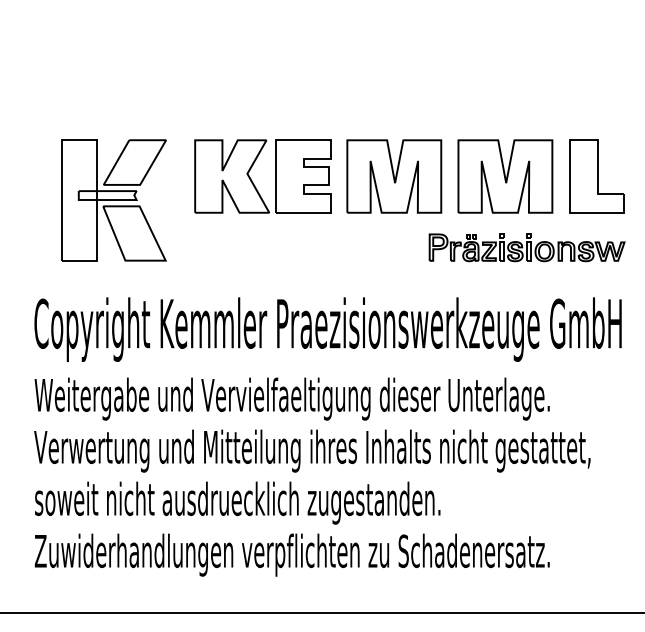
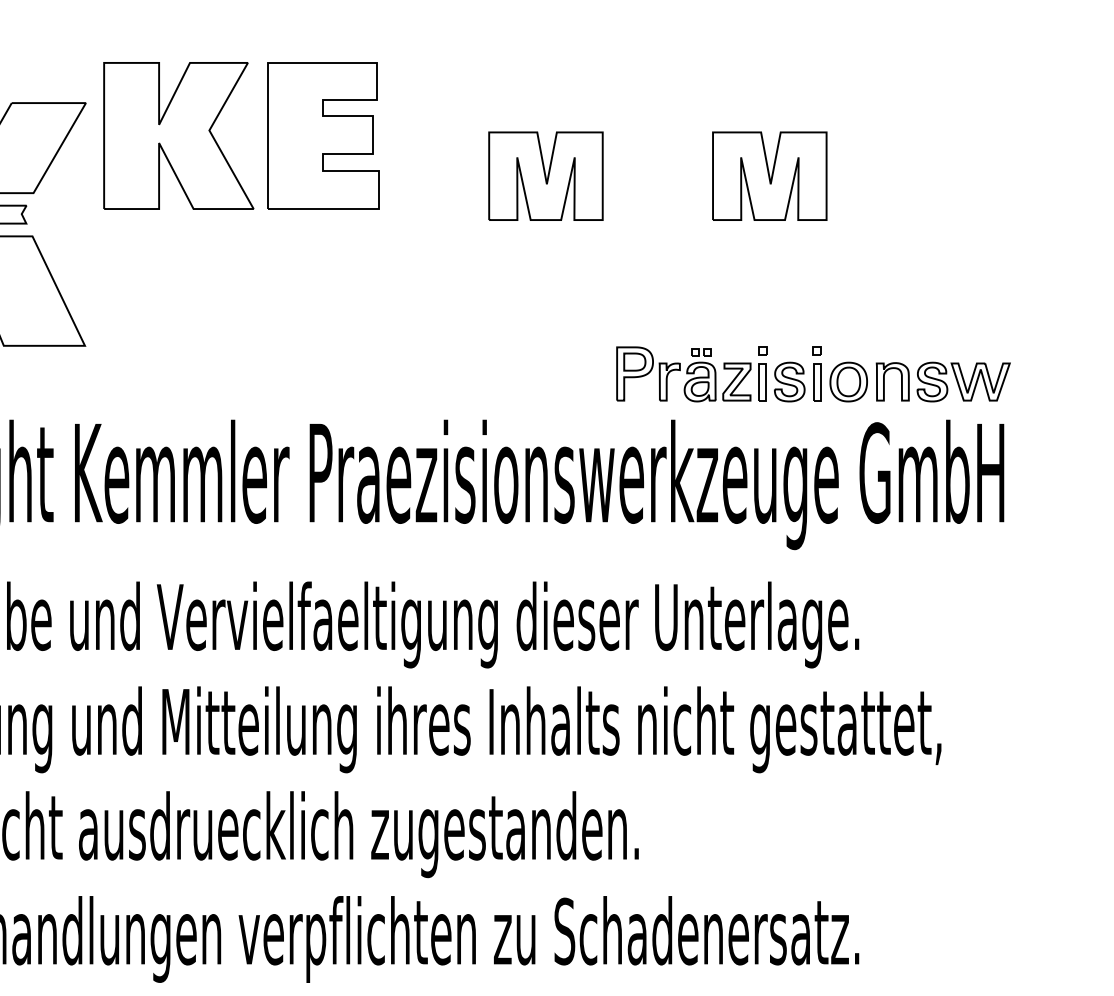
part: (394, 176) -> (546, 176), size x0.6
part: (505, 176) -> (769, 176), size x0.6
part: (596, 176) -> (953, 176), removed
part: (252, 180) -> (219, 143), moved
part: (526, 247) -> (812, 373), moved

